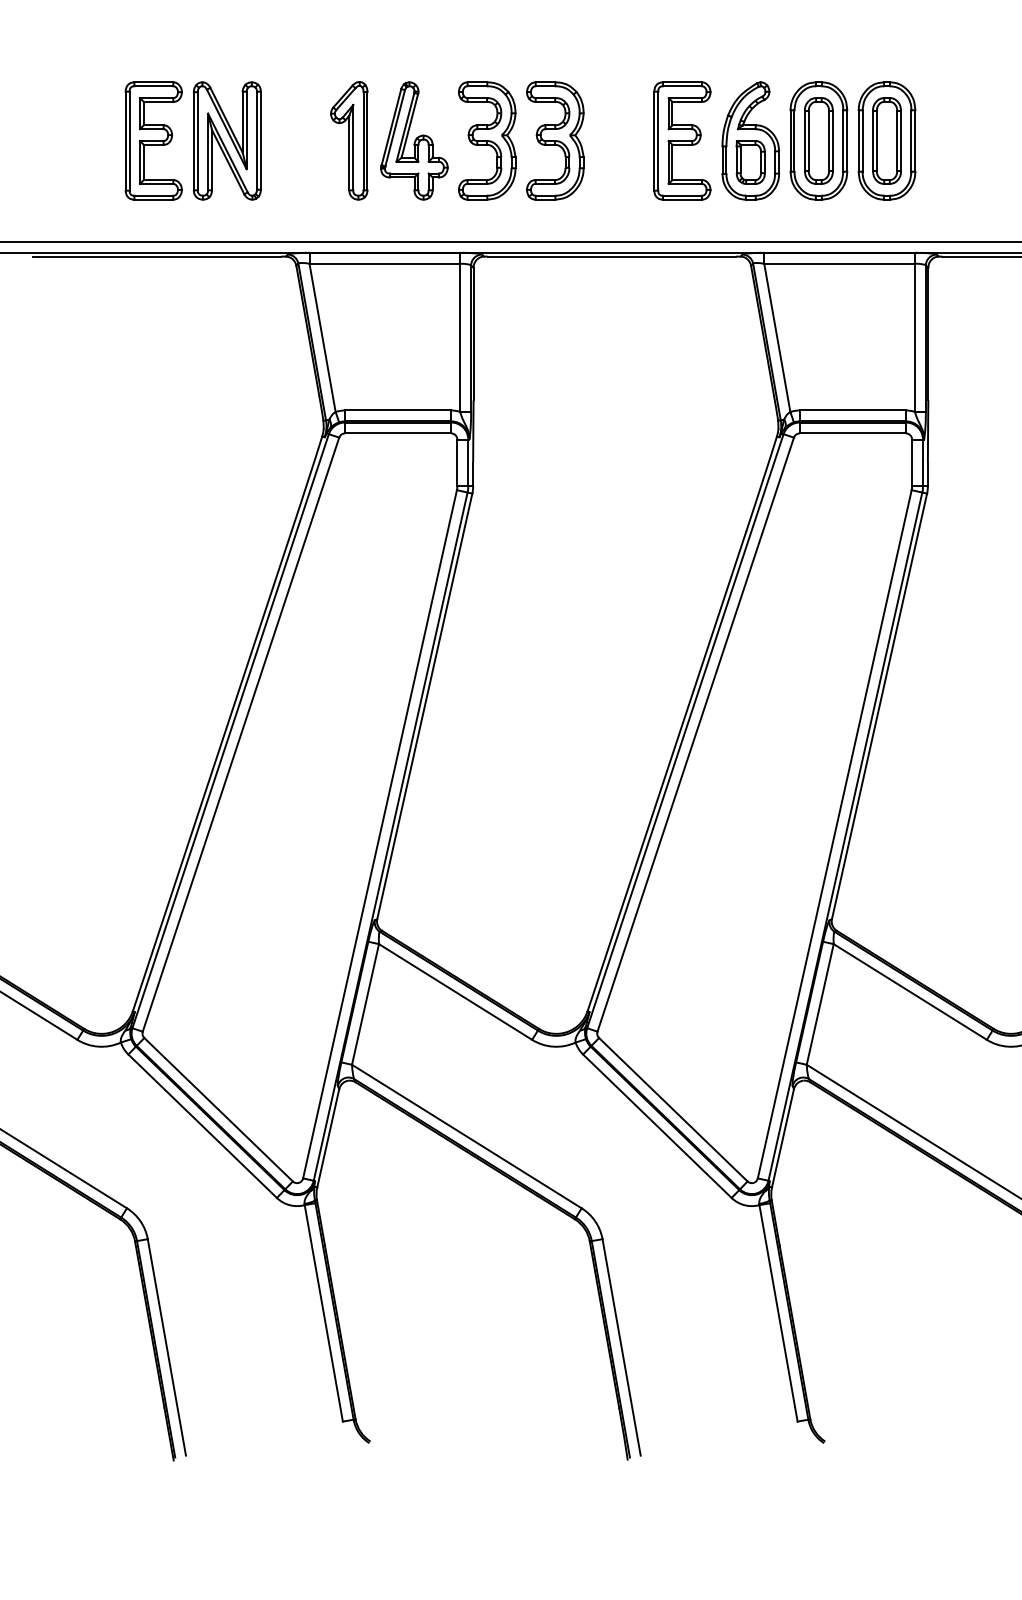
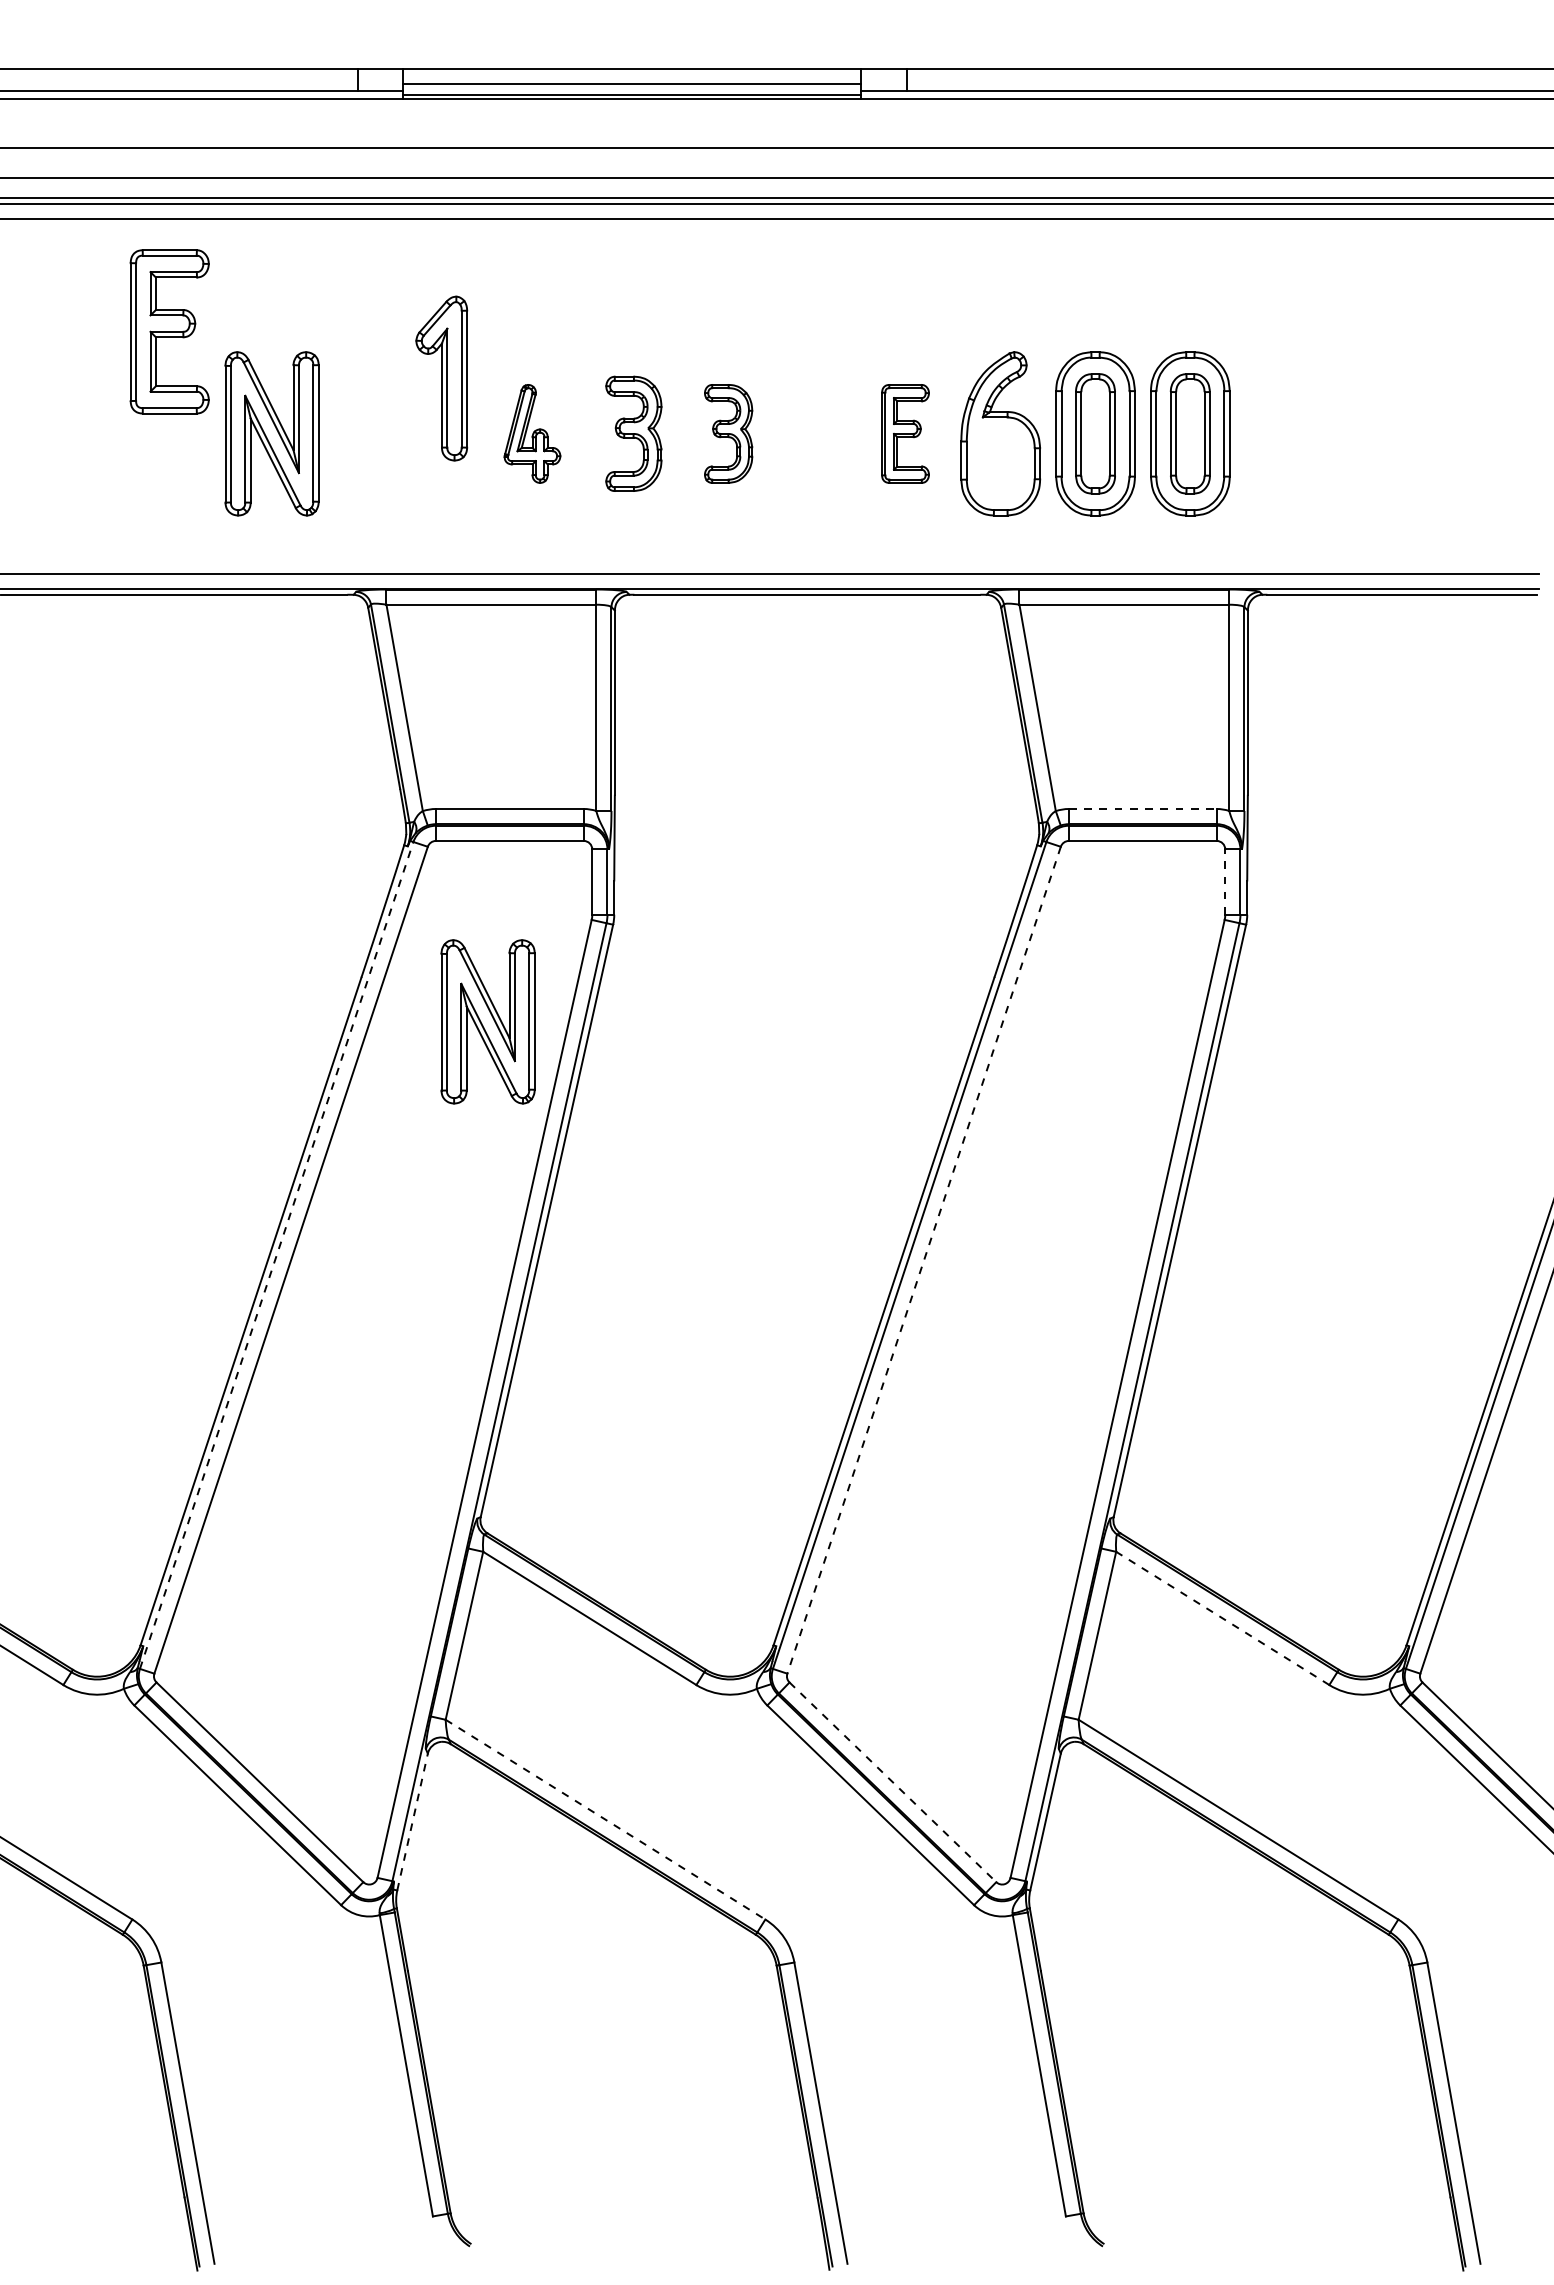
part: (153, 140) -> (169, 331), moved
part: (349, 140) -> (441, 378), moved
part: (414, 140) -> (532, 433), size x0.6
part: (486, 140) -> (633, 433), size x0.7
part: (555, 140) -> (728, 433), size x0.6
part: (682, 140) -> (905, 433), size x0.6
part: (750, 162) -> (1000, 463), removed
line: (852, 410) -> (1142, 808), solid -> dashed
line: (912, 463) -> (1225, 882), solid -> dashed
part: (382, 563) -> (487, 1021), added
line: (230, 730) -> (276, 1254), solid -> dashed
line: (695, 734) -> (923, 1260), solid -> dashed
line: (910, 992) -> (1222, 1618), solid -> dashed
line: (673, 1109) -> (892, 1782), solid -> dashed
line: (466, 1136) -> (605, 1819), solid -> dashed
line: (328, 1137) -> (412, 1821), solid -> dashed

